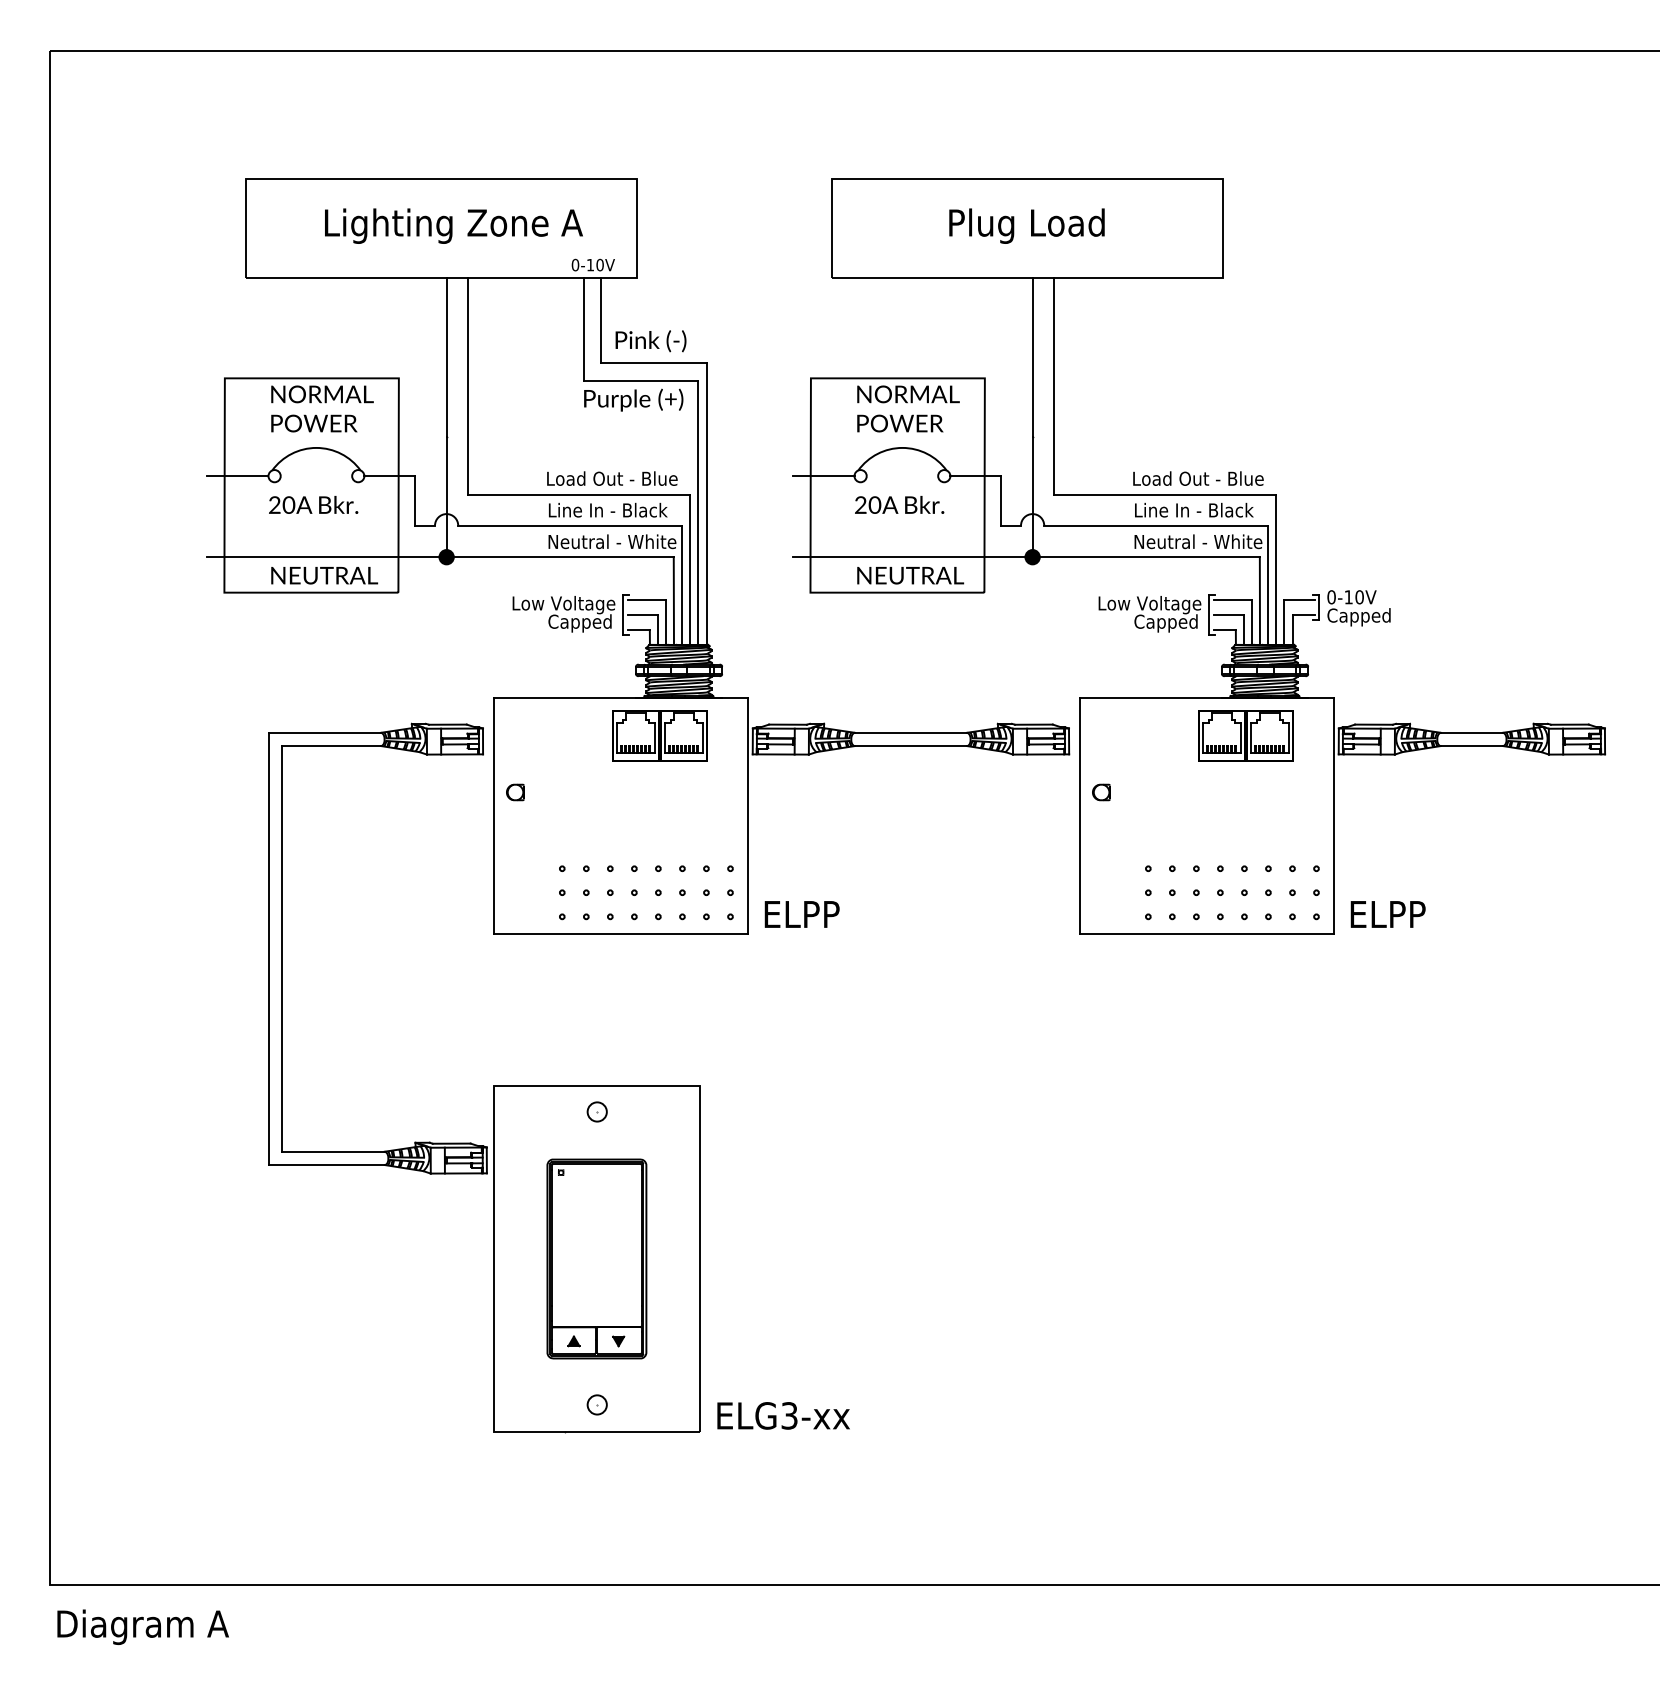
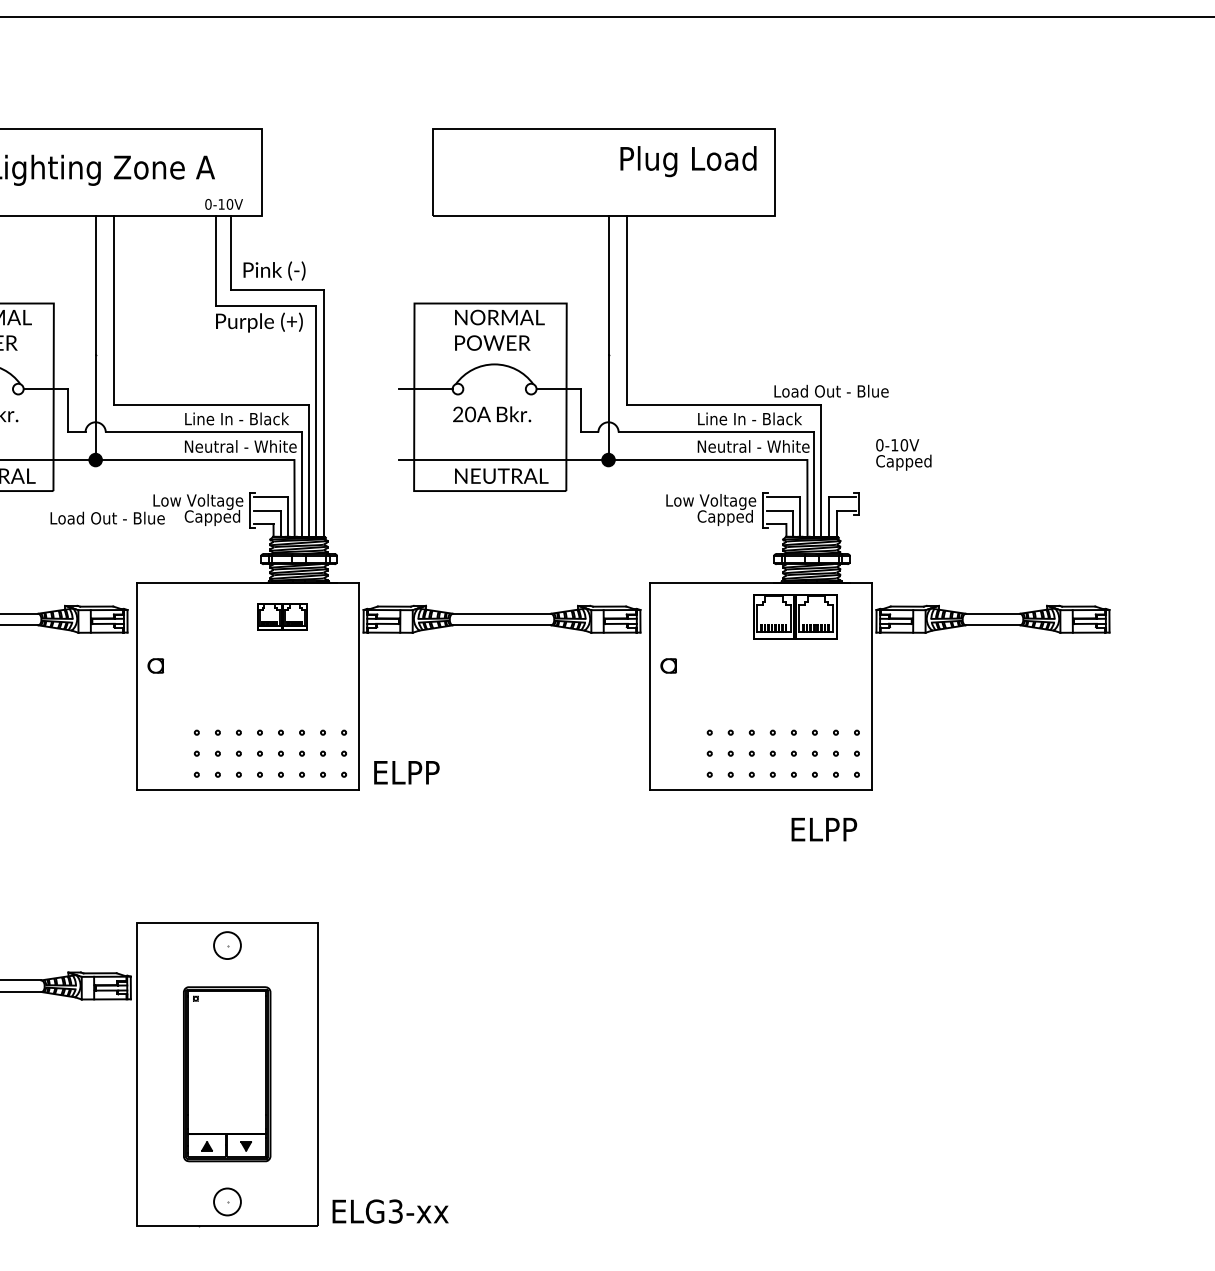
text: (1026, 225) -> (688, 160), moved
text: (612, 478) -> (107, 518), moved
text: (1198, 478) -> (831, 391), moved
text: (1358, 608) -> (903, 455), moved
part: (659, 735) -> (281, 616), size x0.6
text: (1387, 914) -> (823, 829), moved
circle: (596, 1111) -> (226, 945), size x1.6
circle: (596, 1404) -> (226, 1201), size x1.6

